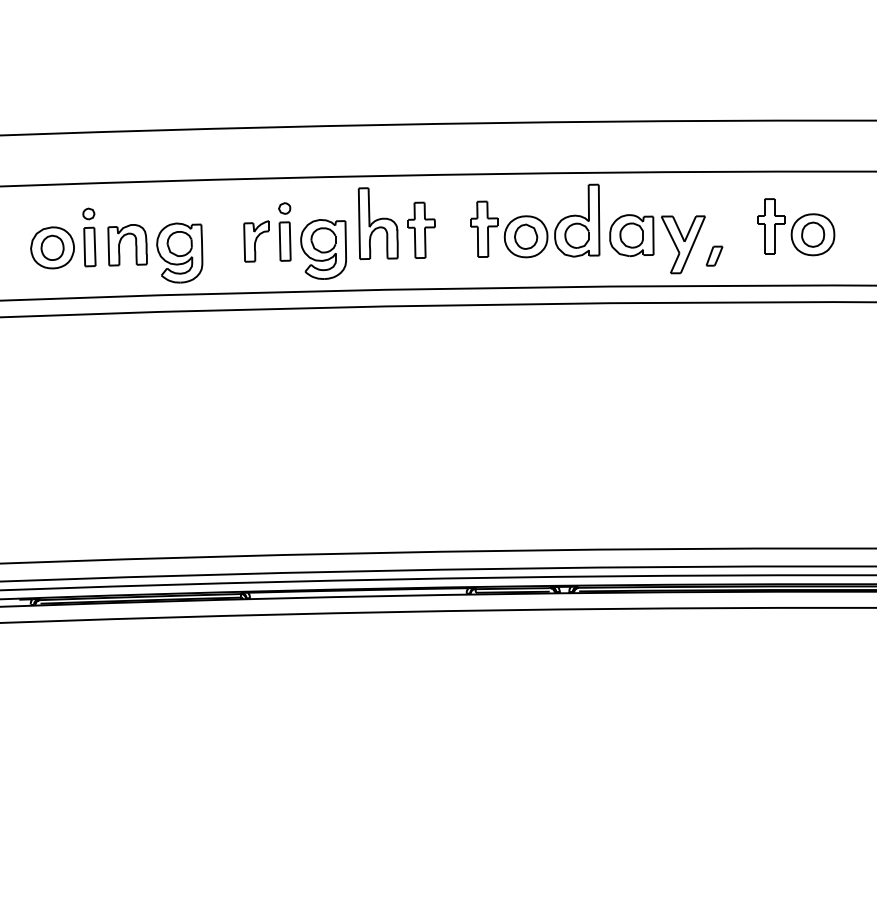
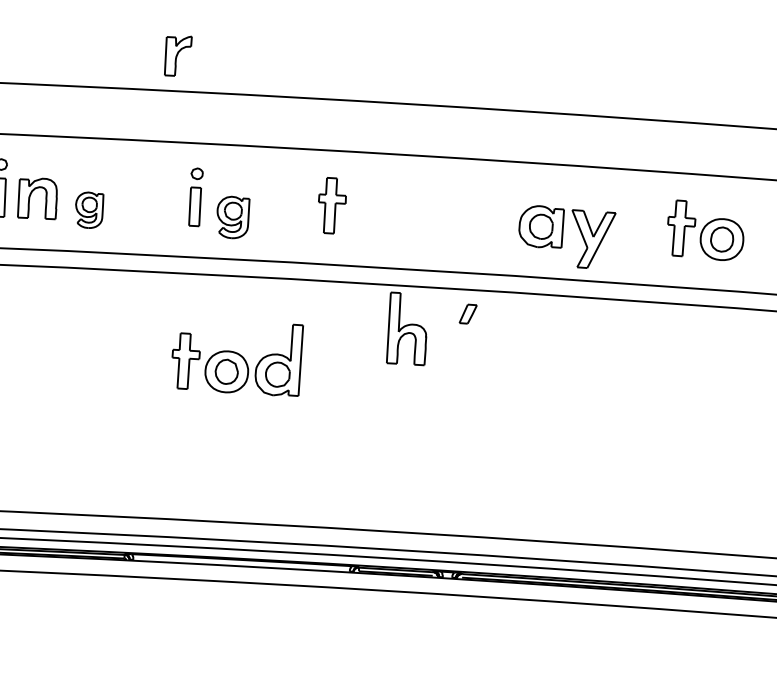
part: (535, 220) -> (237, 356), moved
part: (377, 223) -> (406, 328), moved
part: (256, 241) -> (177, 55), moved
part: (323, 249) -> (232, 217), size x0.7
part: (179, 252) -> (88, 209), size x0.6
part: (714, 255) -> (468, 313), moved

